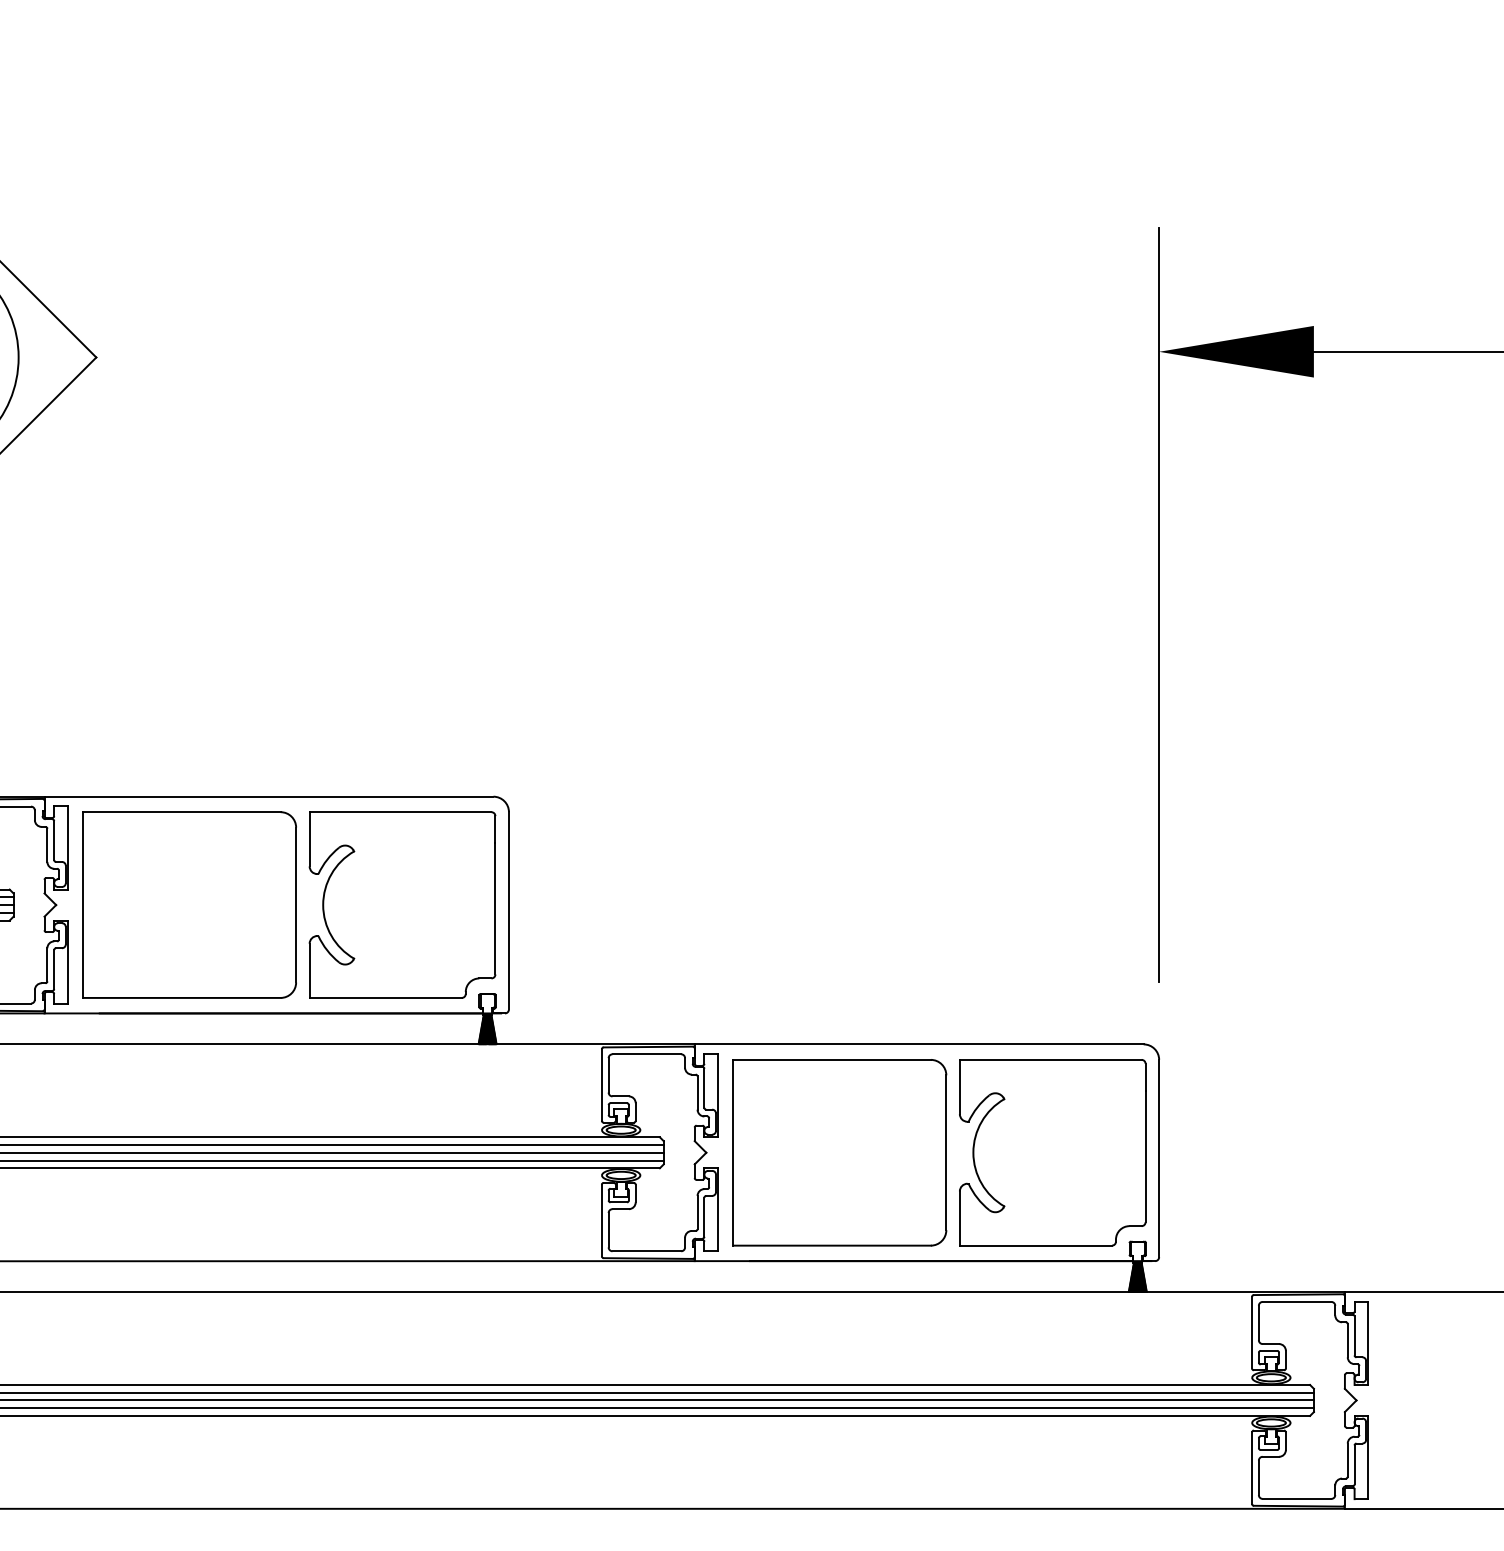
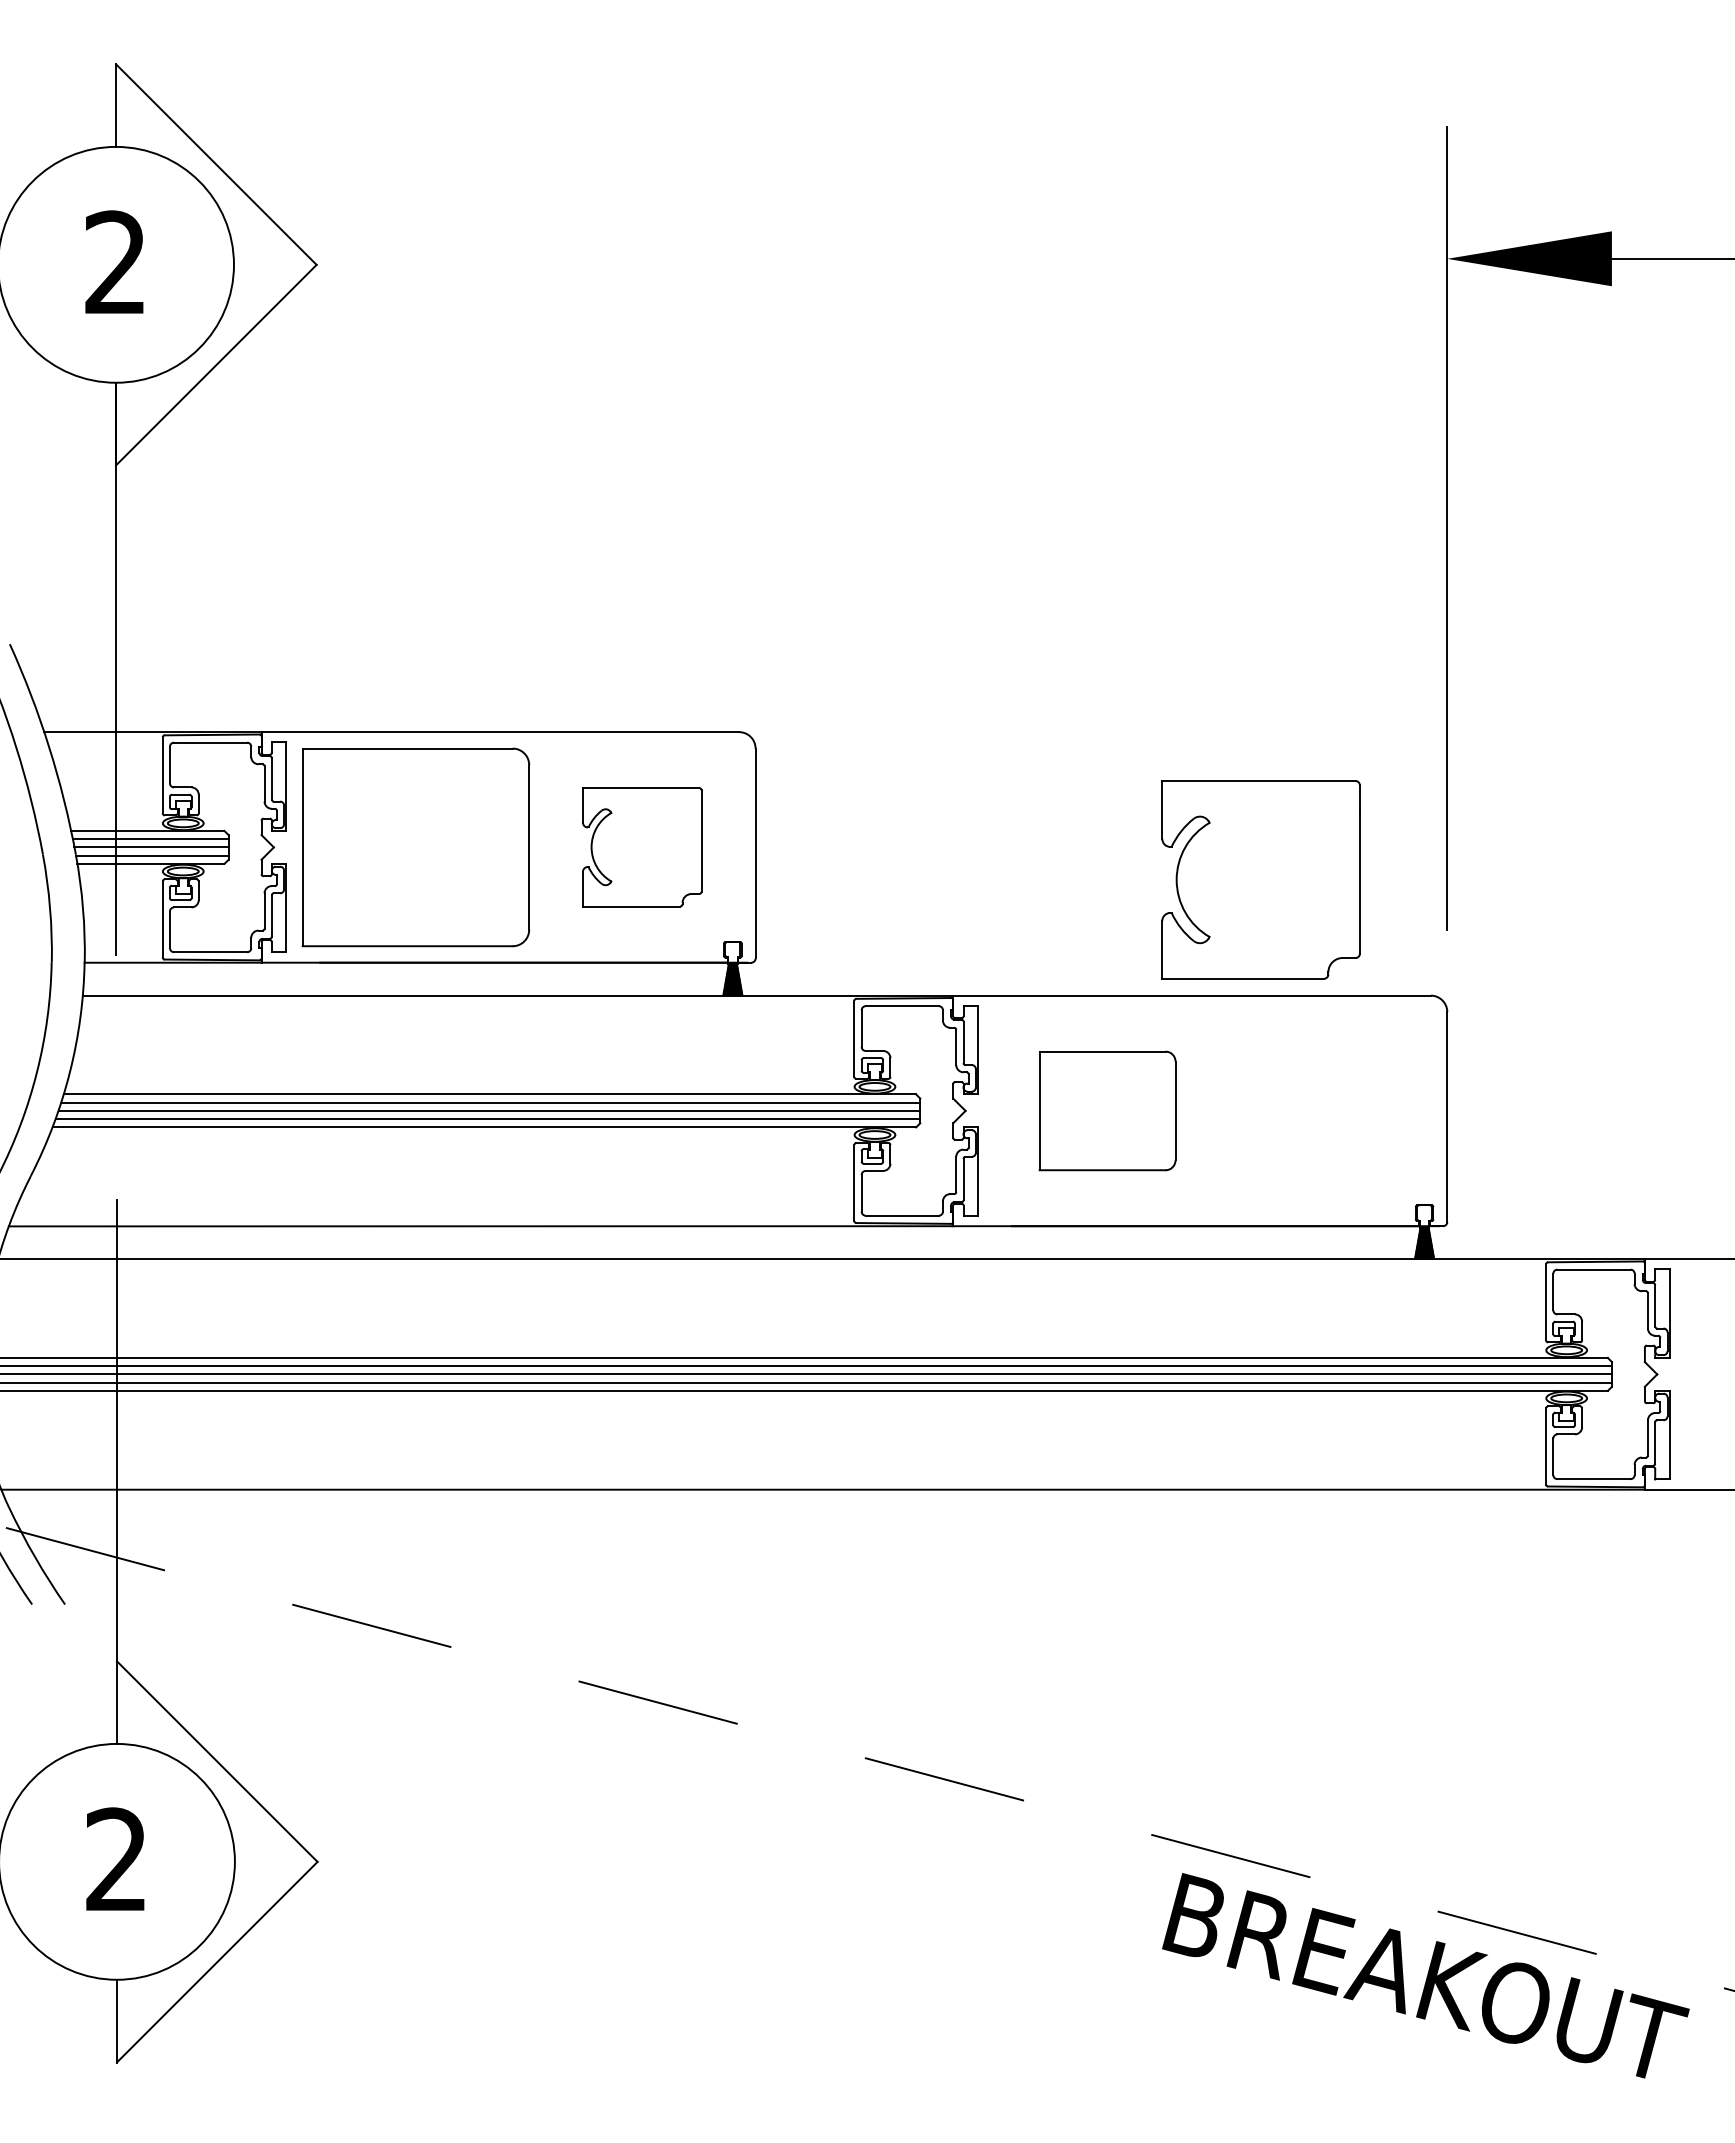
part: (401, 904) -> (641, 846), size x0.6
part: (839, 1152) -> (1107, 1110), size x0.6
part: (1052, 1152) -> (1260, 879), moved

